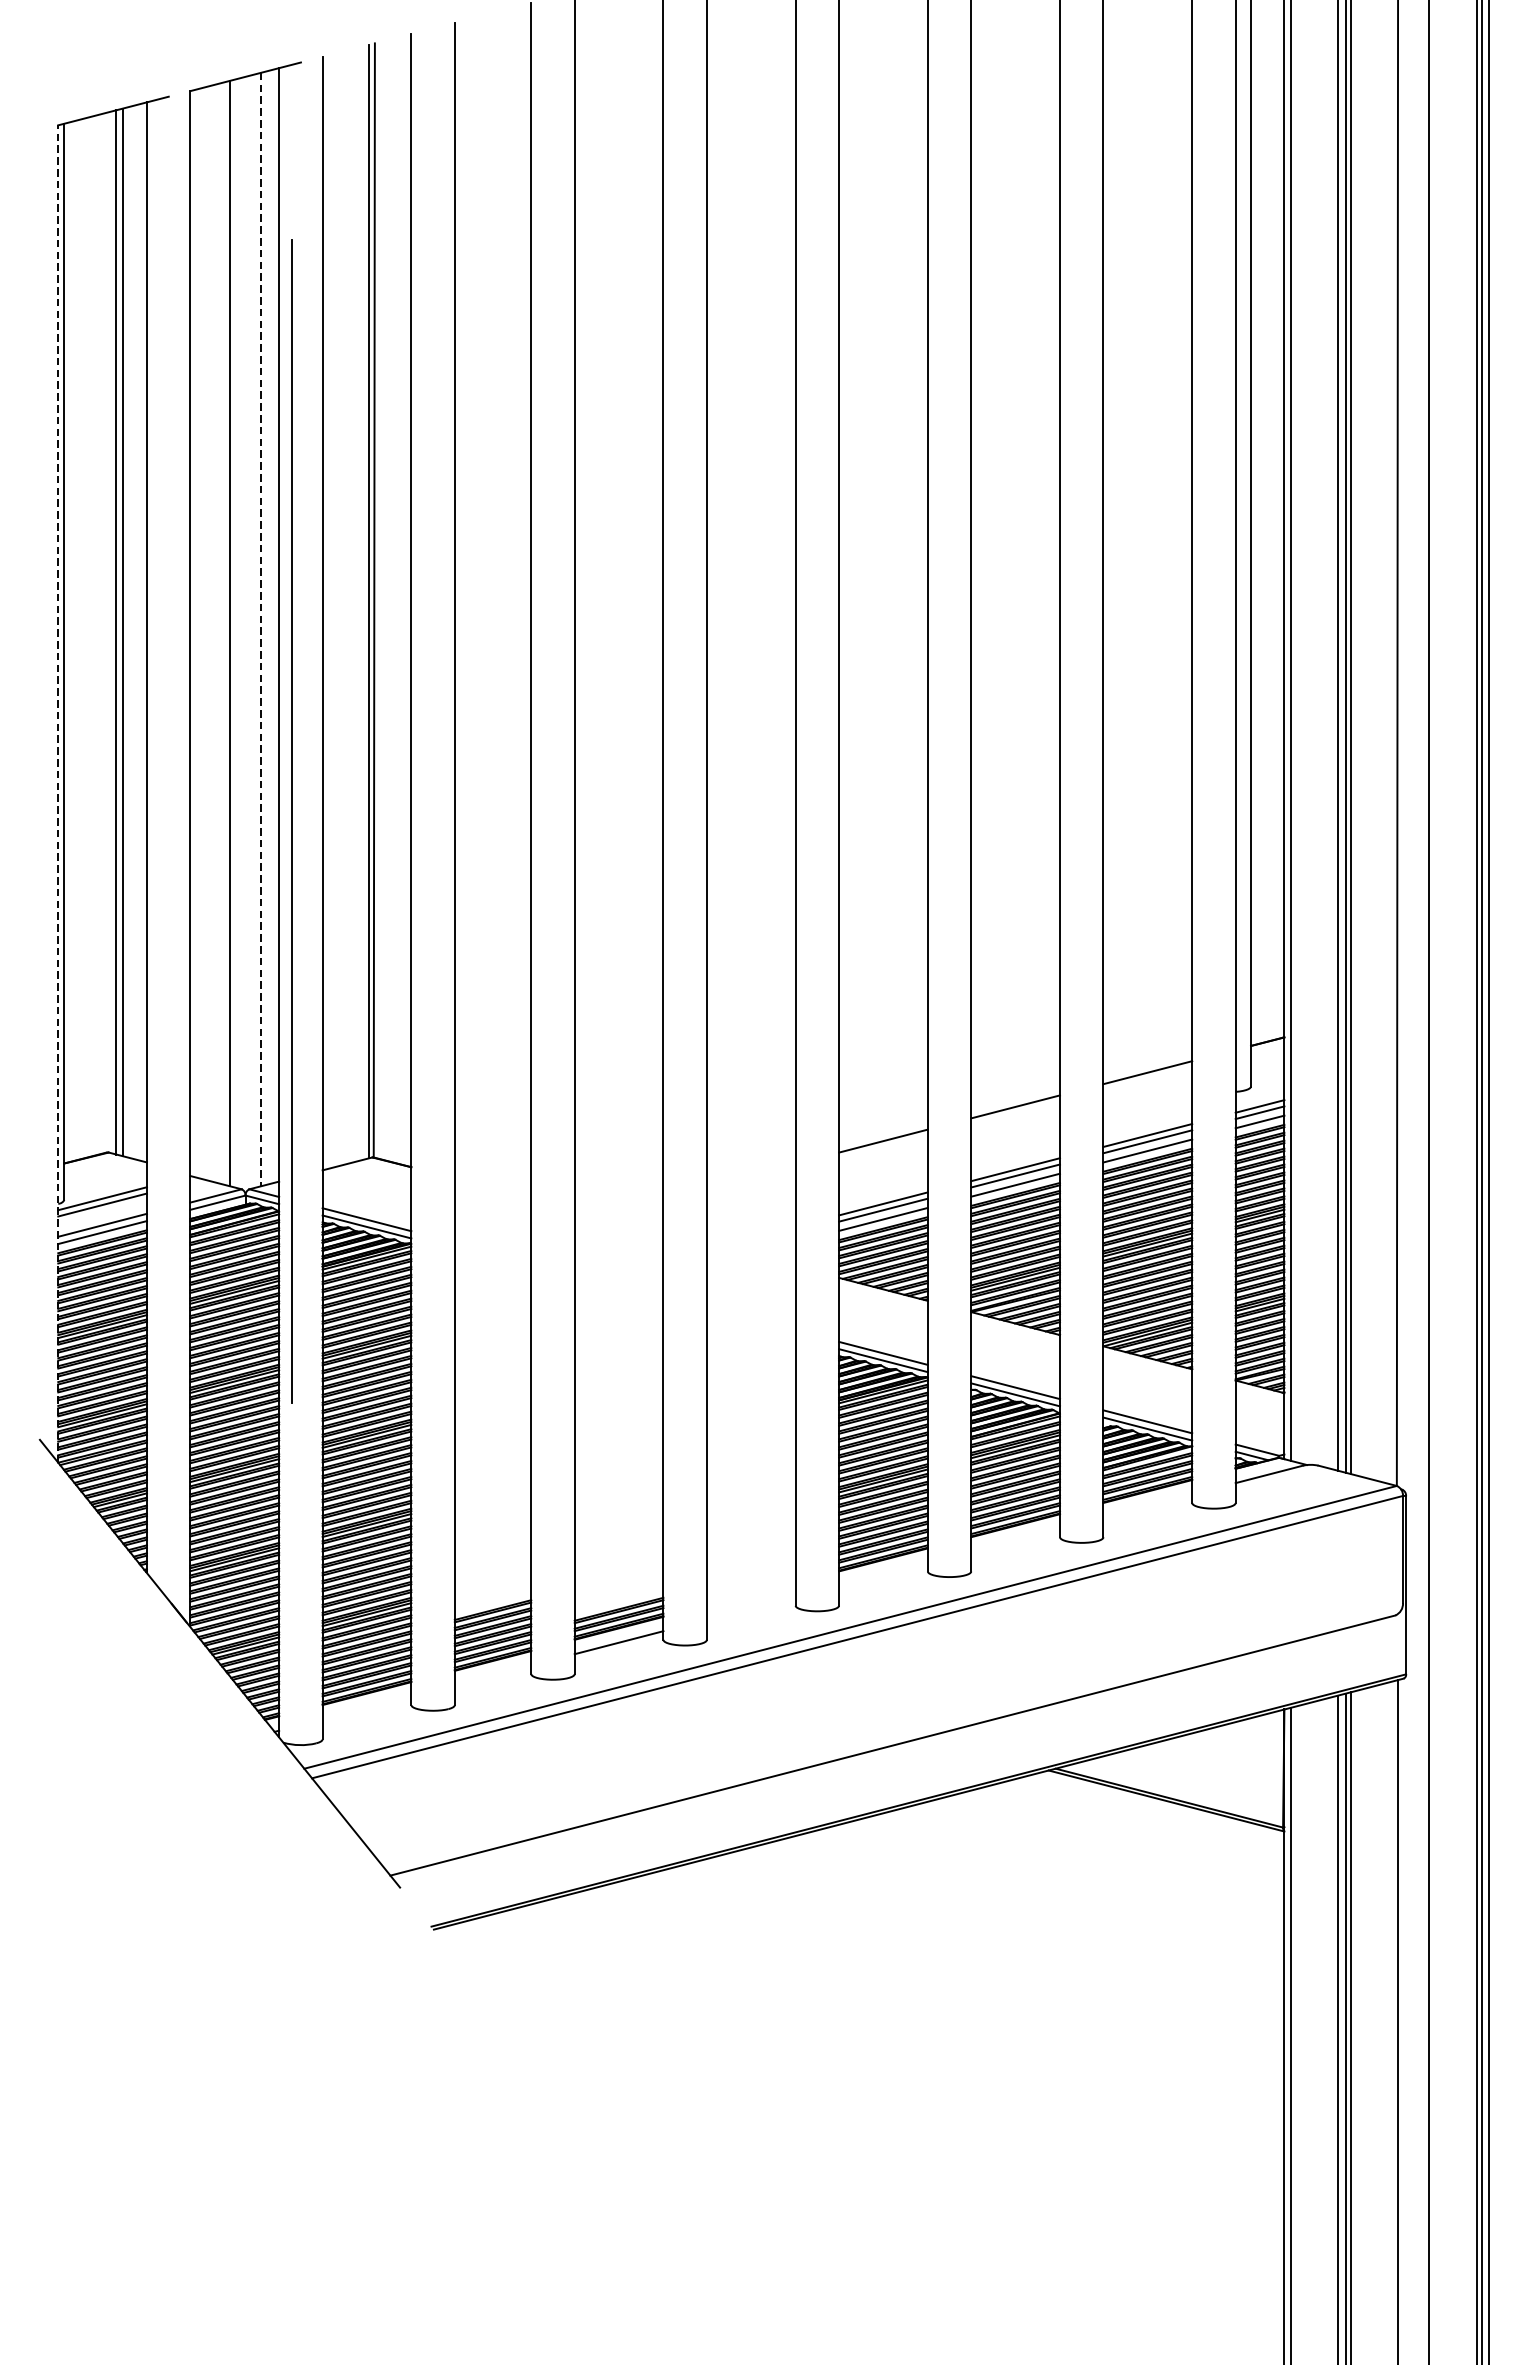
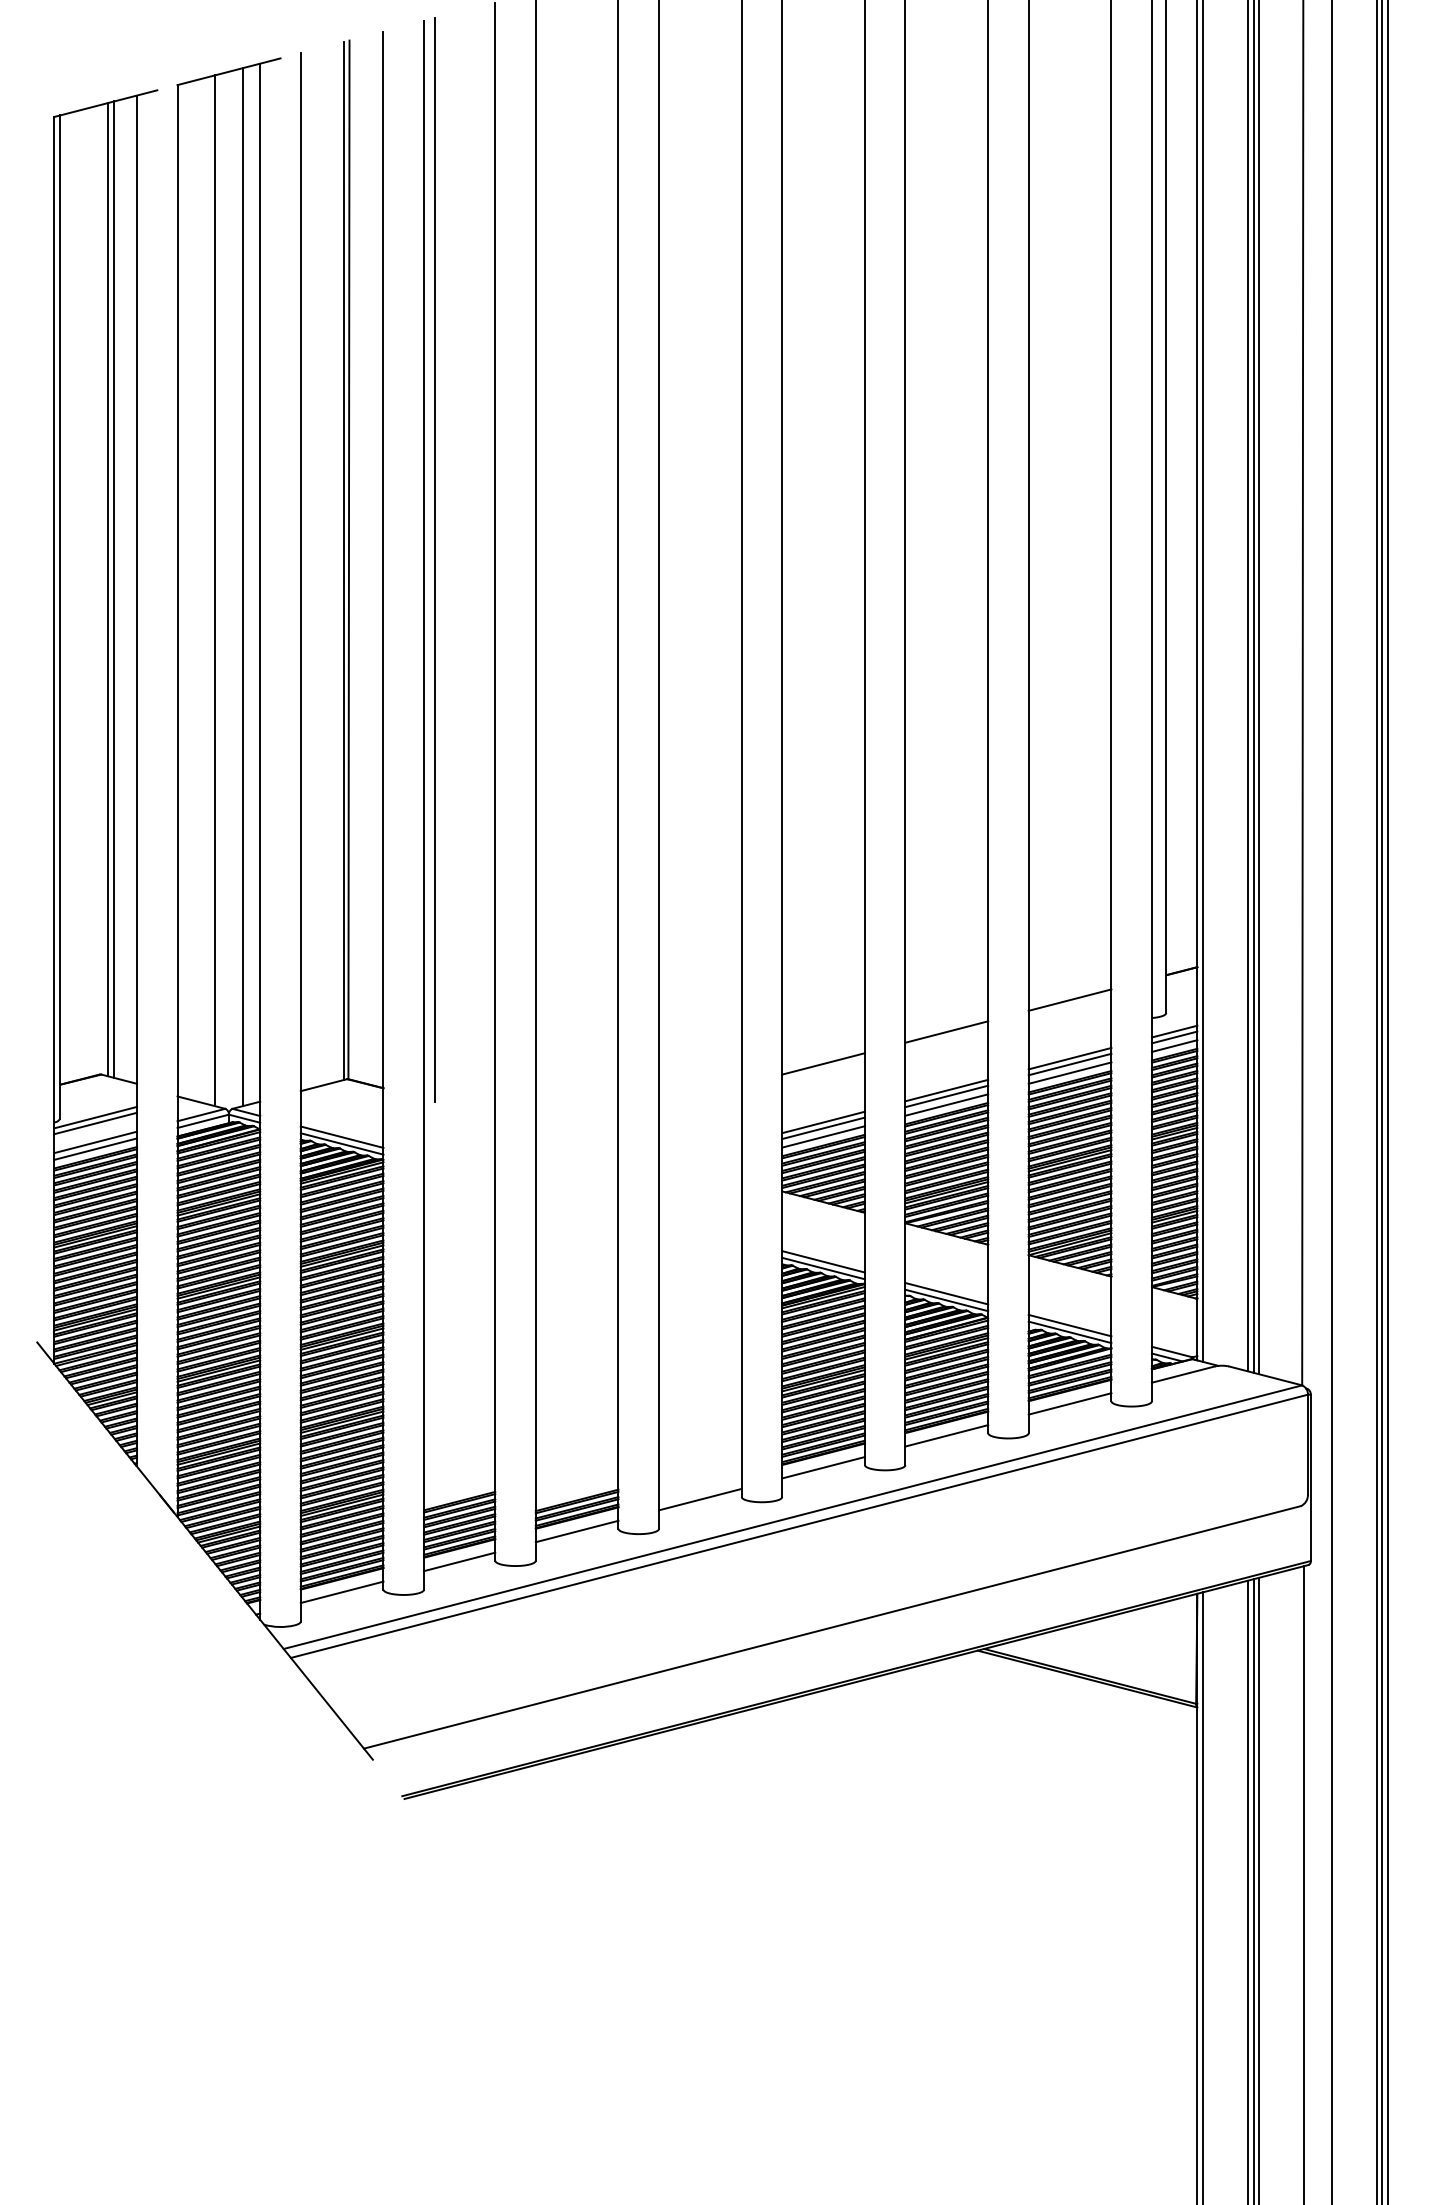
line: (261, 630) -> (243, 587), dashed -> solid
line: (58, 793) -> (54, 739), dashed -> solid
line: (291, 821) -> (434, 559), moved
line: (1147, 1505) -> (1069, 1403), added
line: (1015, 1539) -> (946, 1435), added
line: (883, 1574) -> (823, 1467), added
line: (751, 1608) -> (700, 1499), added
line: (492, 1674) -> (459, 1561), added
line: (366, 1708) -> (341, 1592), added

